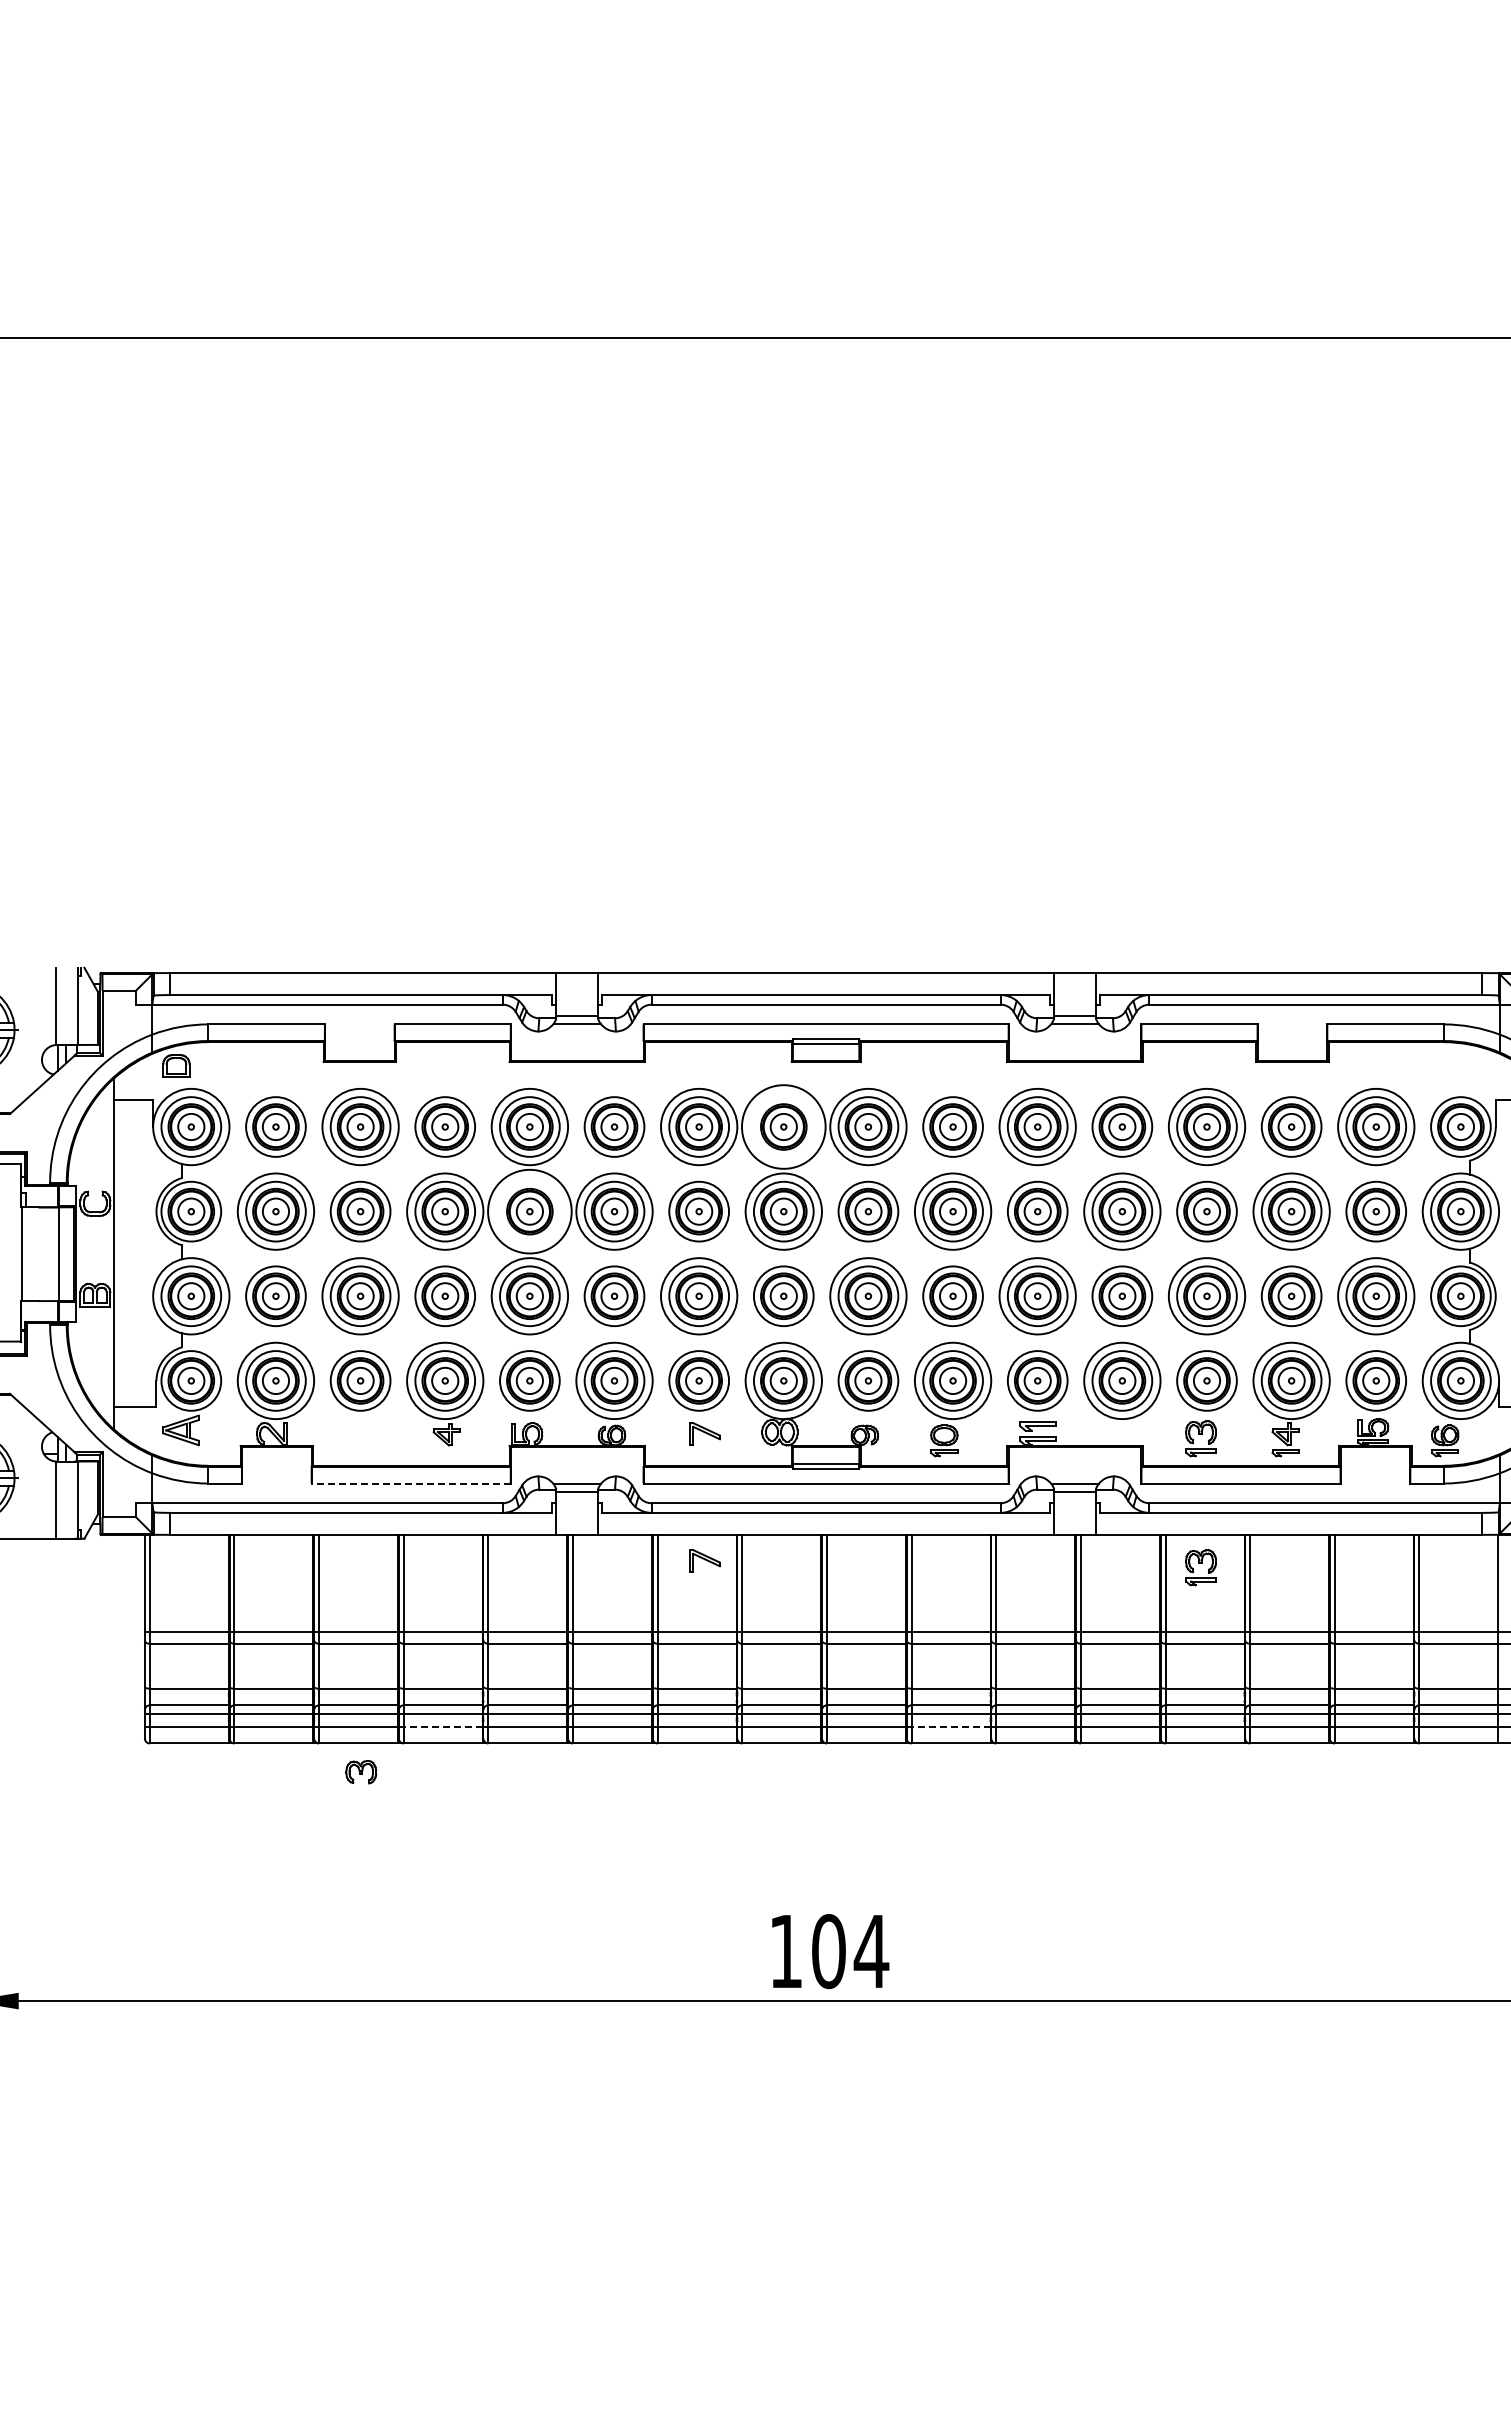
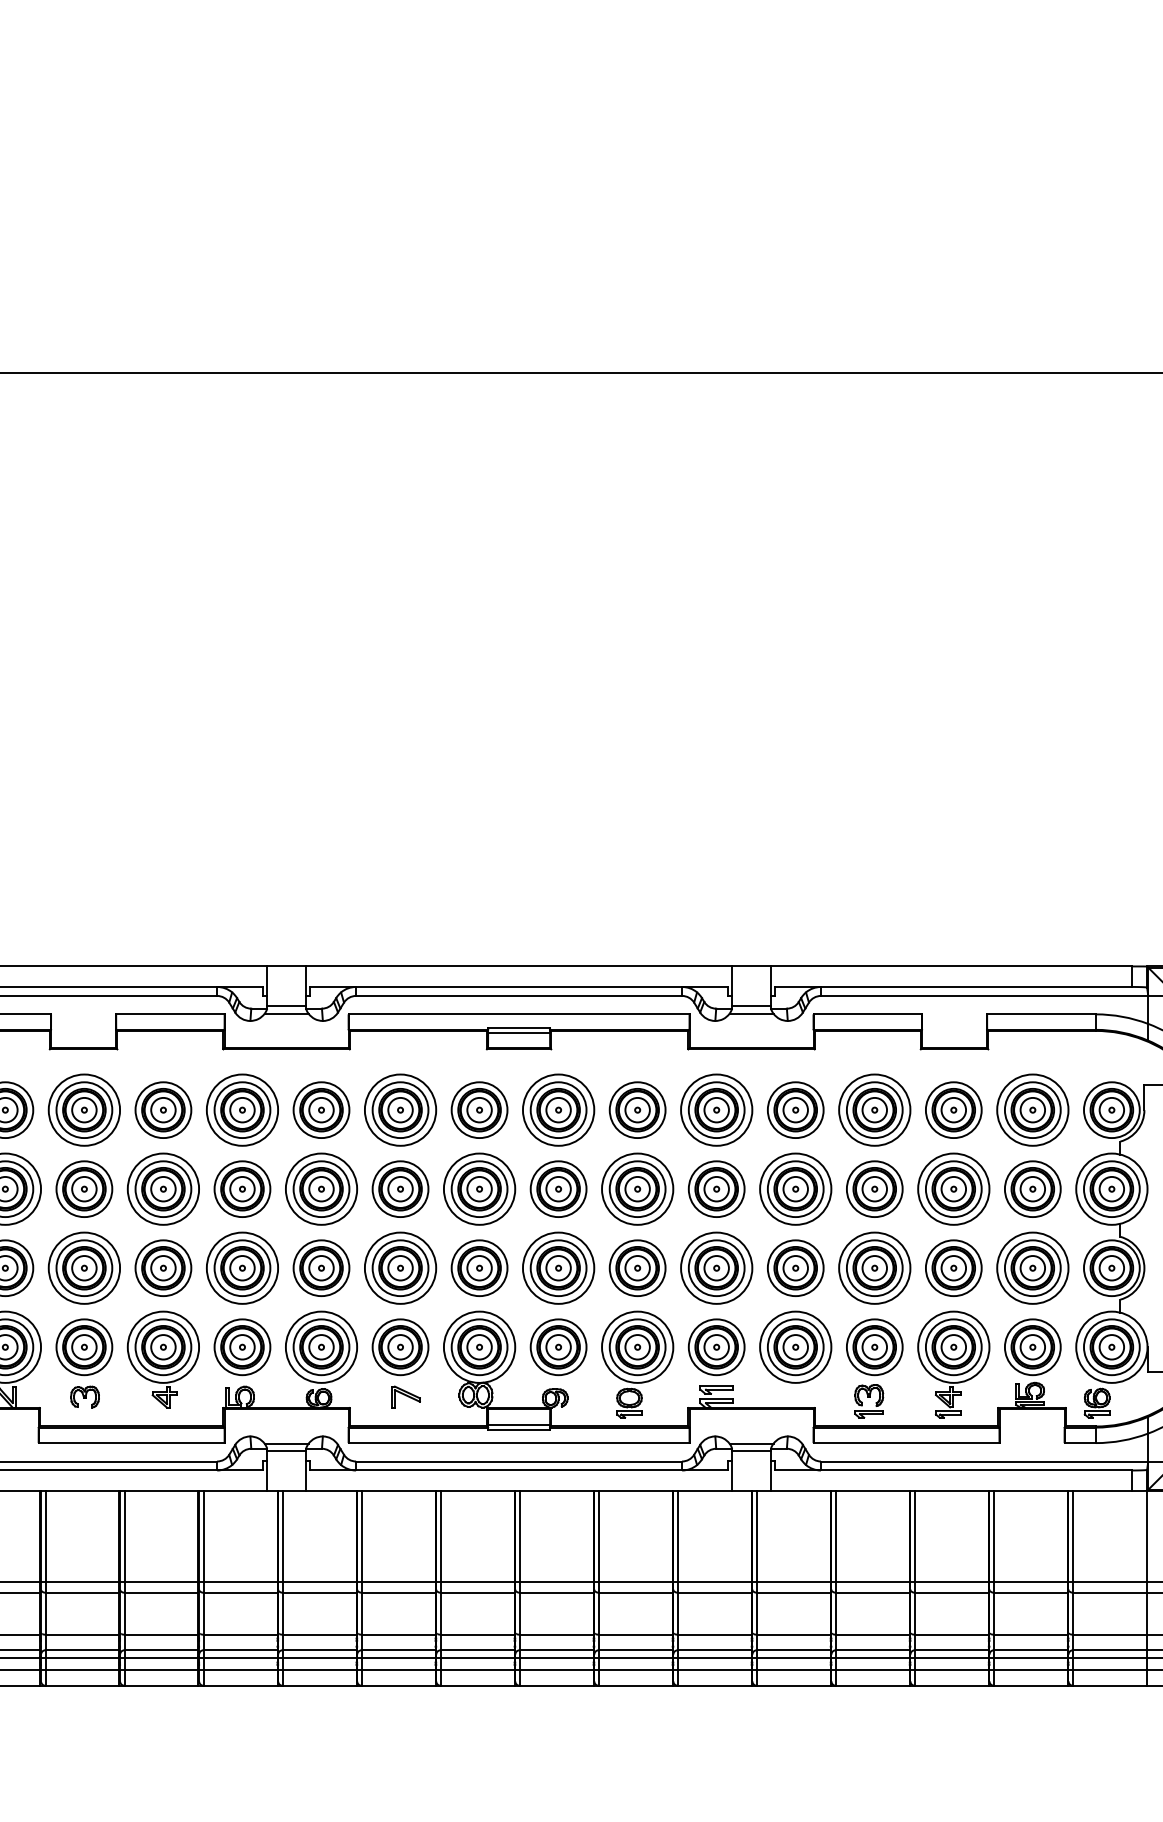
circle: (783, 1126) -> (479, 1109), size x0.71
circle: (529, 1211) -> (242, 1189), size x0.71
line: (411, 1483) -> (131, 1443), dashed -> solid
part: (704, 1560) -> (405, 1514), removed
part: (1200, 1567) -> (868, 1521), removed
line: (440, 1726) -> (159, 1669), dashed -> solid
line: (948, 1726) -> (633, 1669), dashed -> solid
part: (361, 1772) -> (85, 1397), moved

